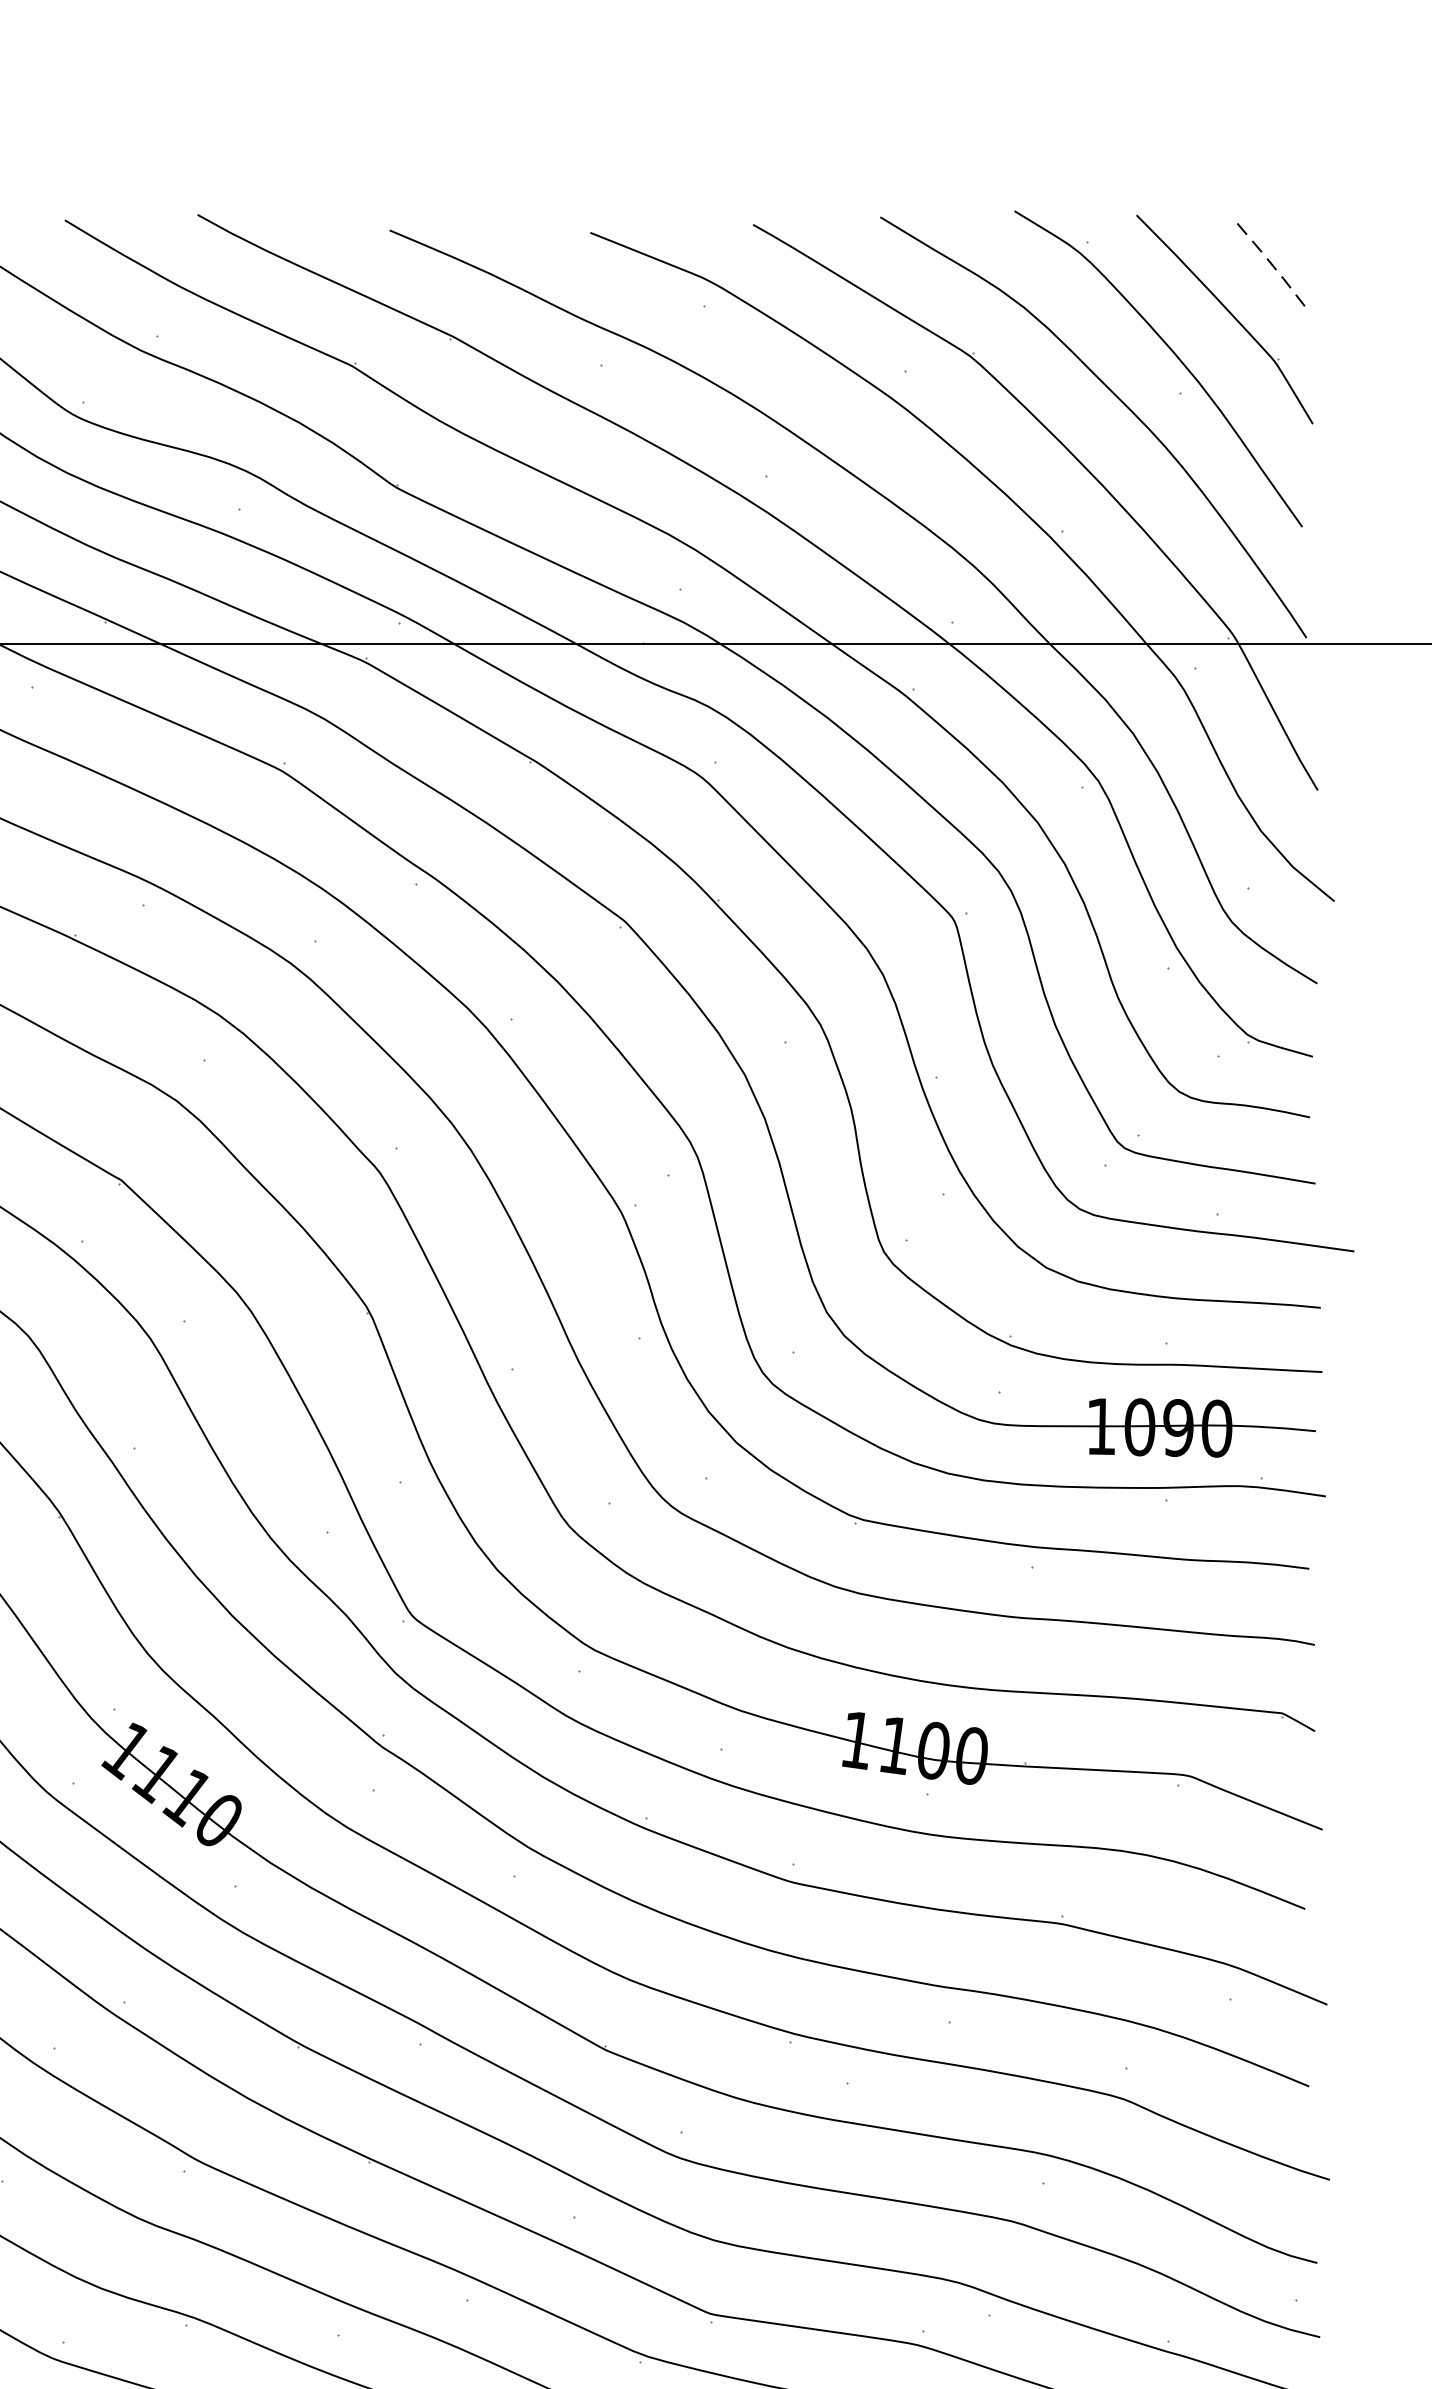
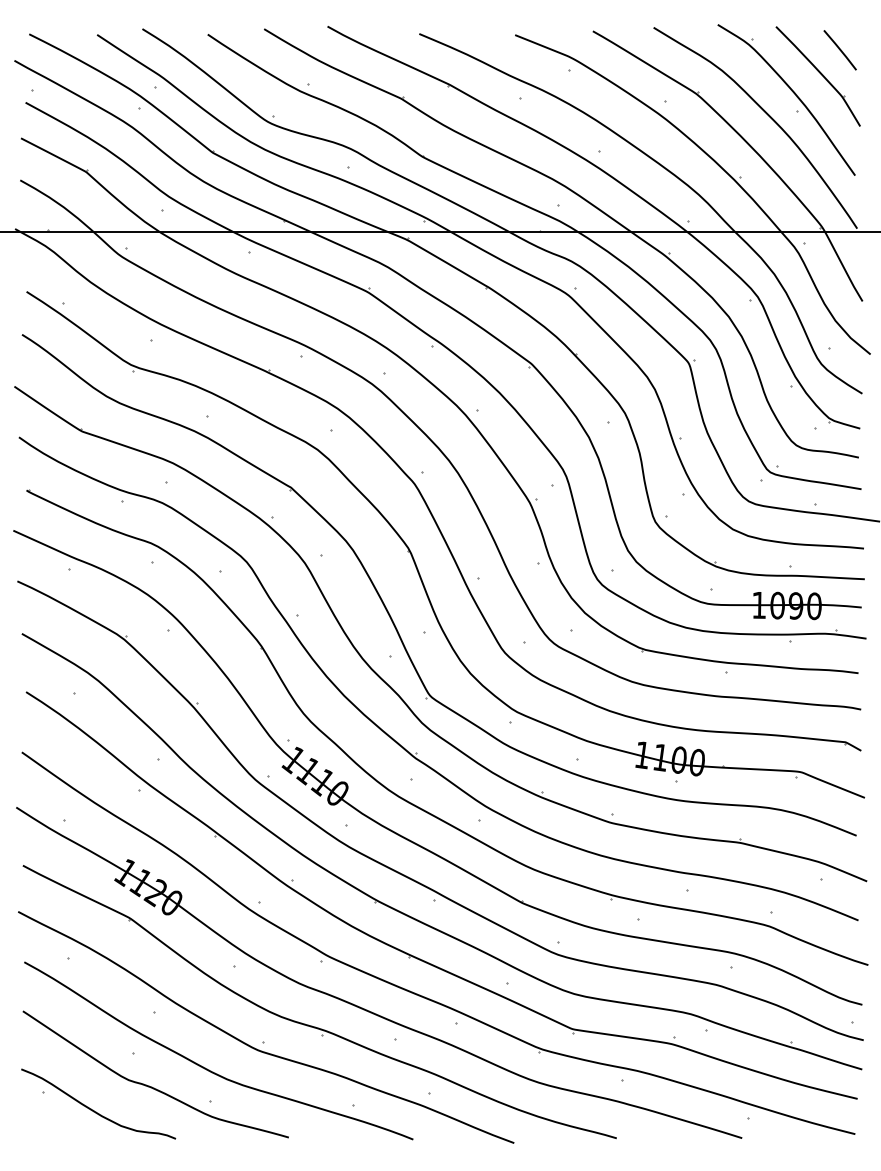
line: (1271, 262) -> (840, 49), dashed -> solid

